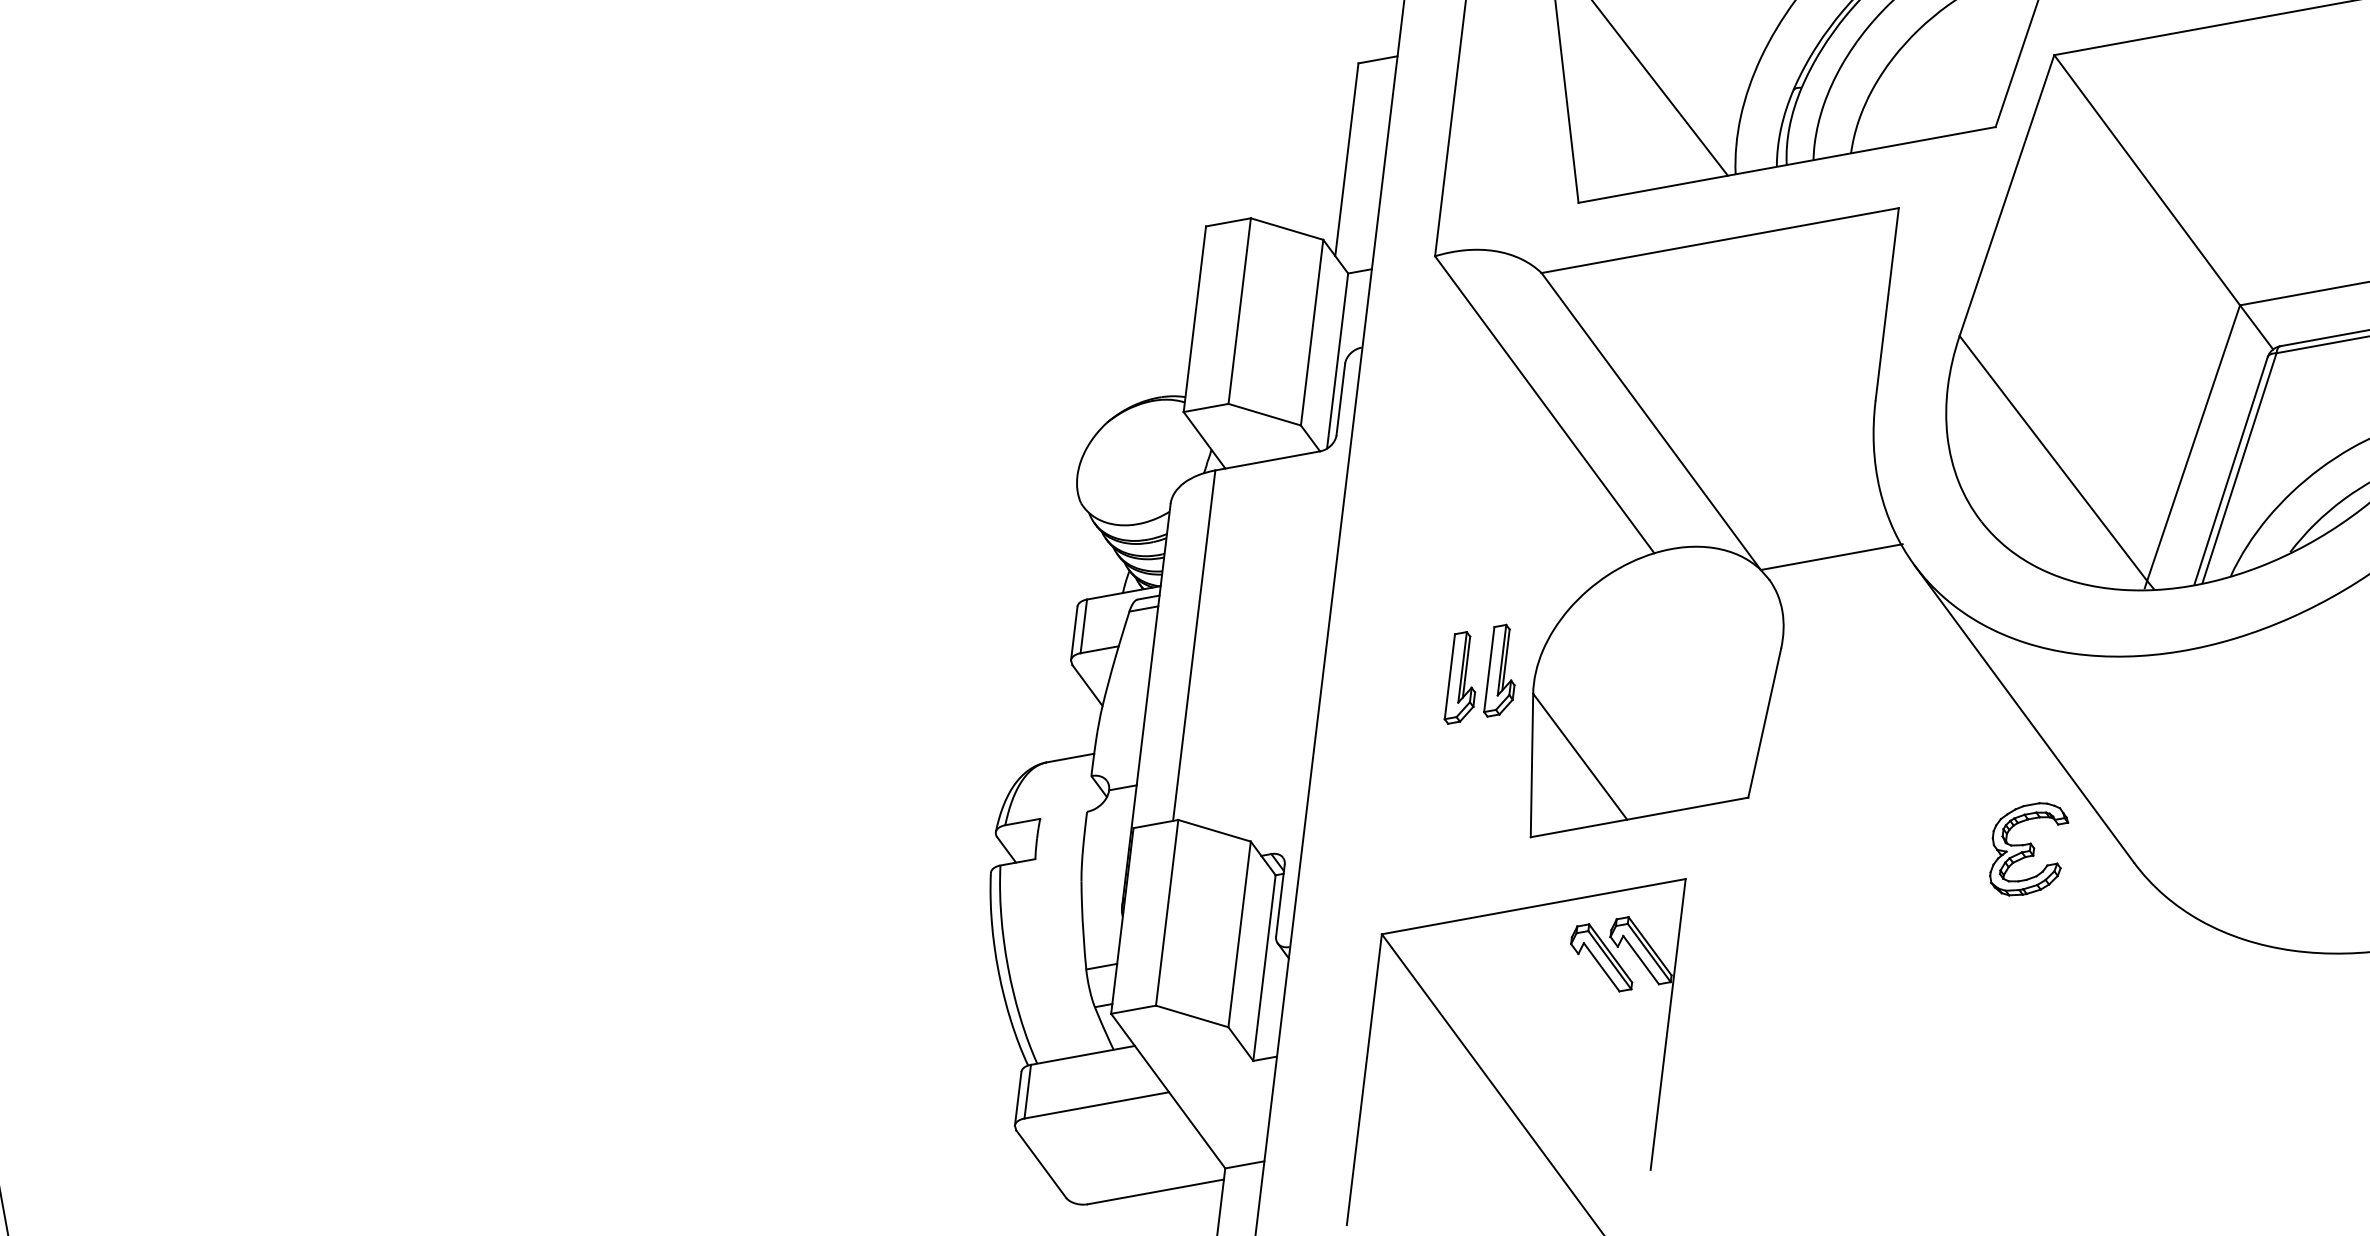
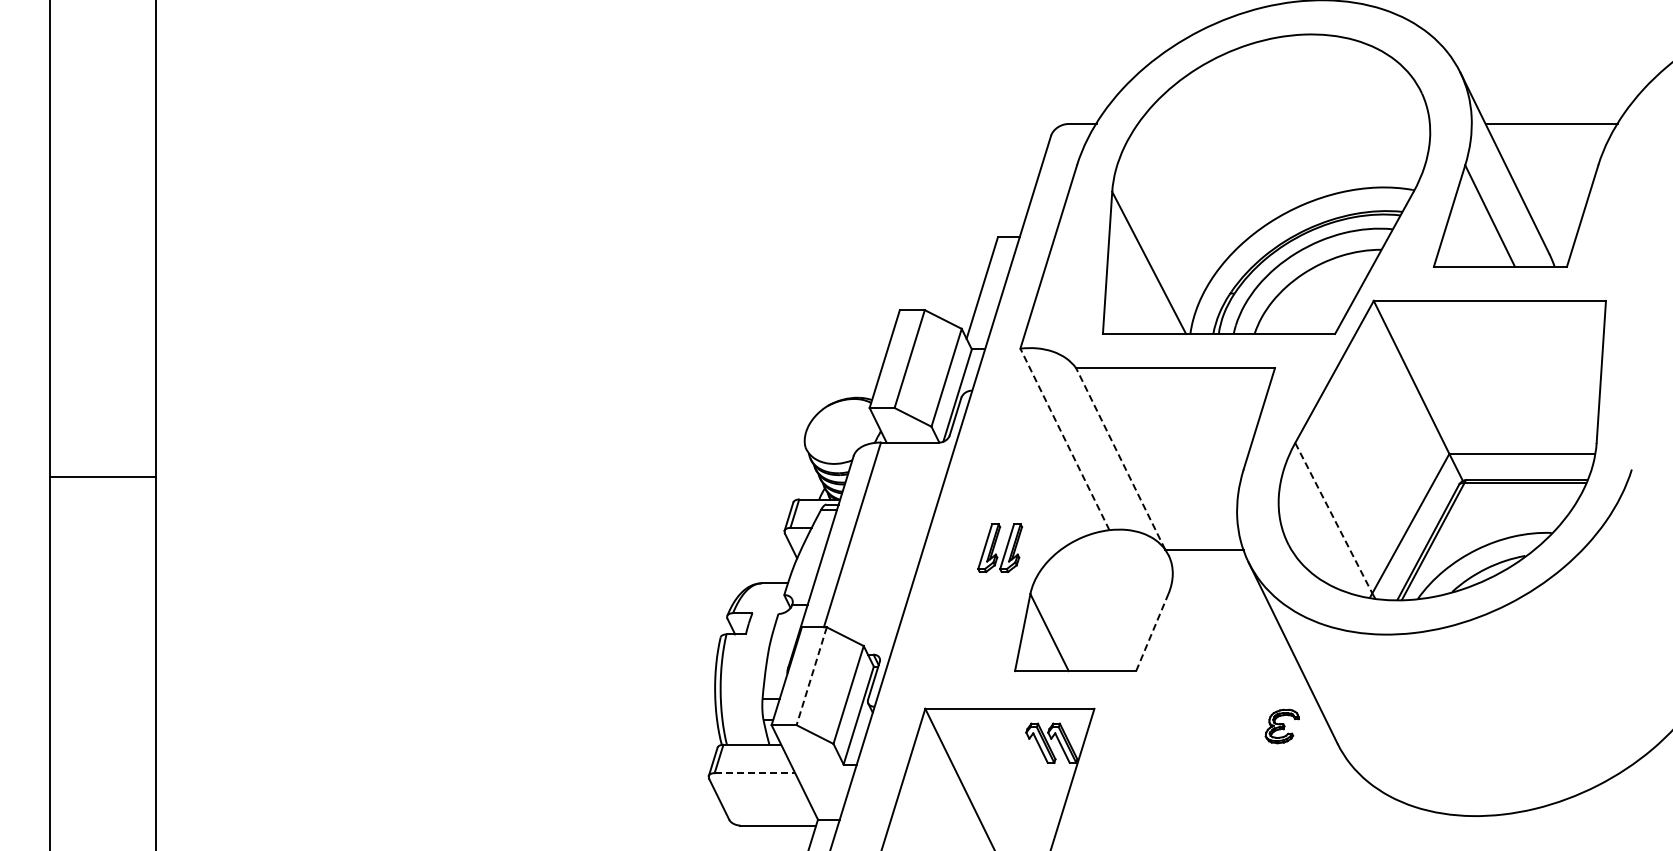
line: (1543, 403) -> (1064, 438), solid -> dashed
line: (1650, 420) -> (1120, 458), solid -> dashed
line: (2054, 458) -> (1334, 518), solid -> dashed
part: (1477, 673) -> (1000, 547), moved
line: (1765, 722) -> (1152, 632), solid -> dashed
part: (2029, 849) -> (1282, 726), size x0.7
line: (1166, 913) -> (811, 676), solid -> dashed
line: (1097, 1105) -> (755, 773), solid -> dashed

